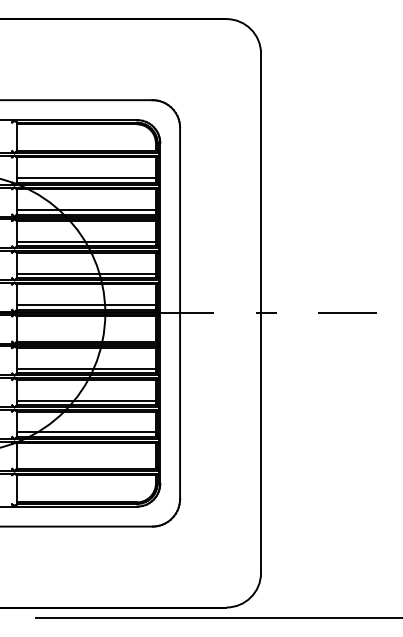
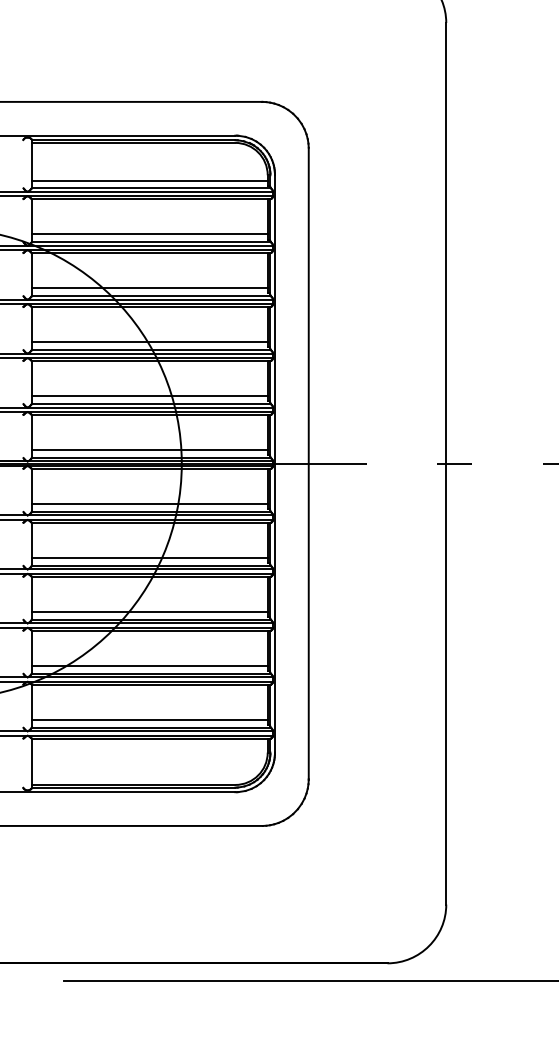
line: (86, 146) -> (149, 180), added
line: (86, 337) -> (149, 504), added
line: (86, 464) -> (149, 720), added

